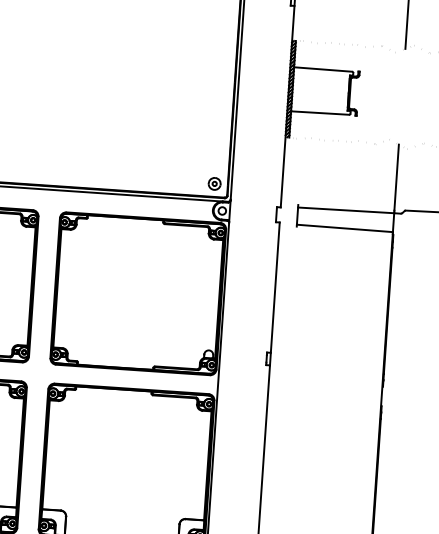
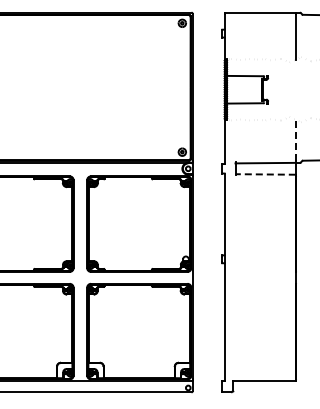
line: (396, 177) -> (295, 140), solid -> dashed
line: (344, 228) -> (265, 174), solid -> dashed

